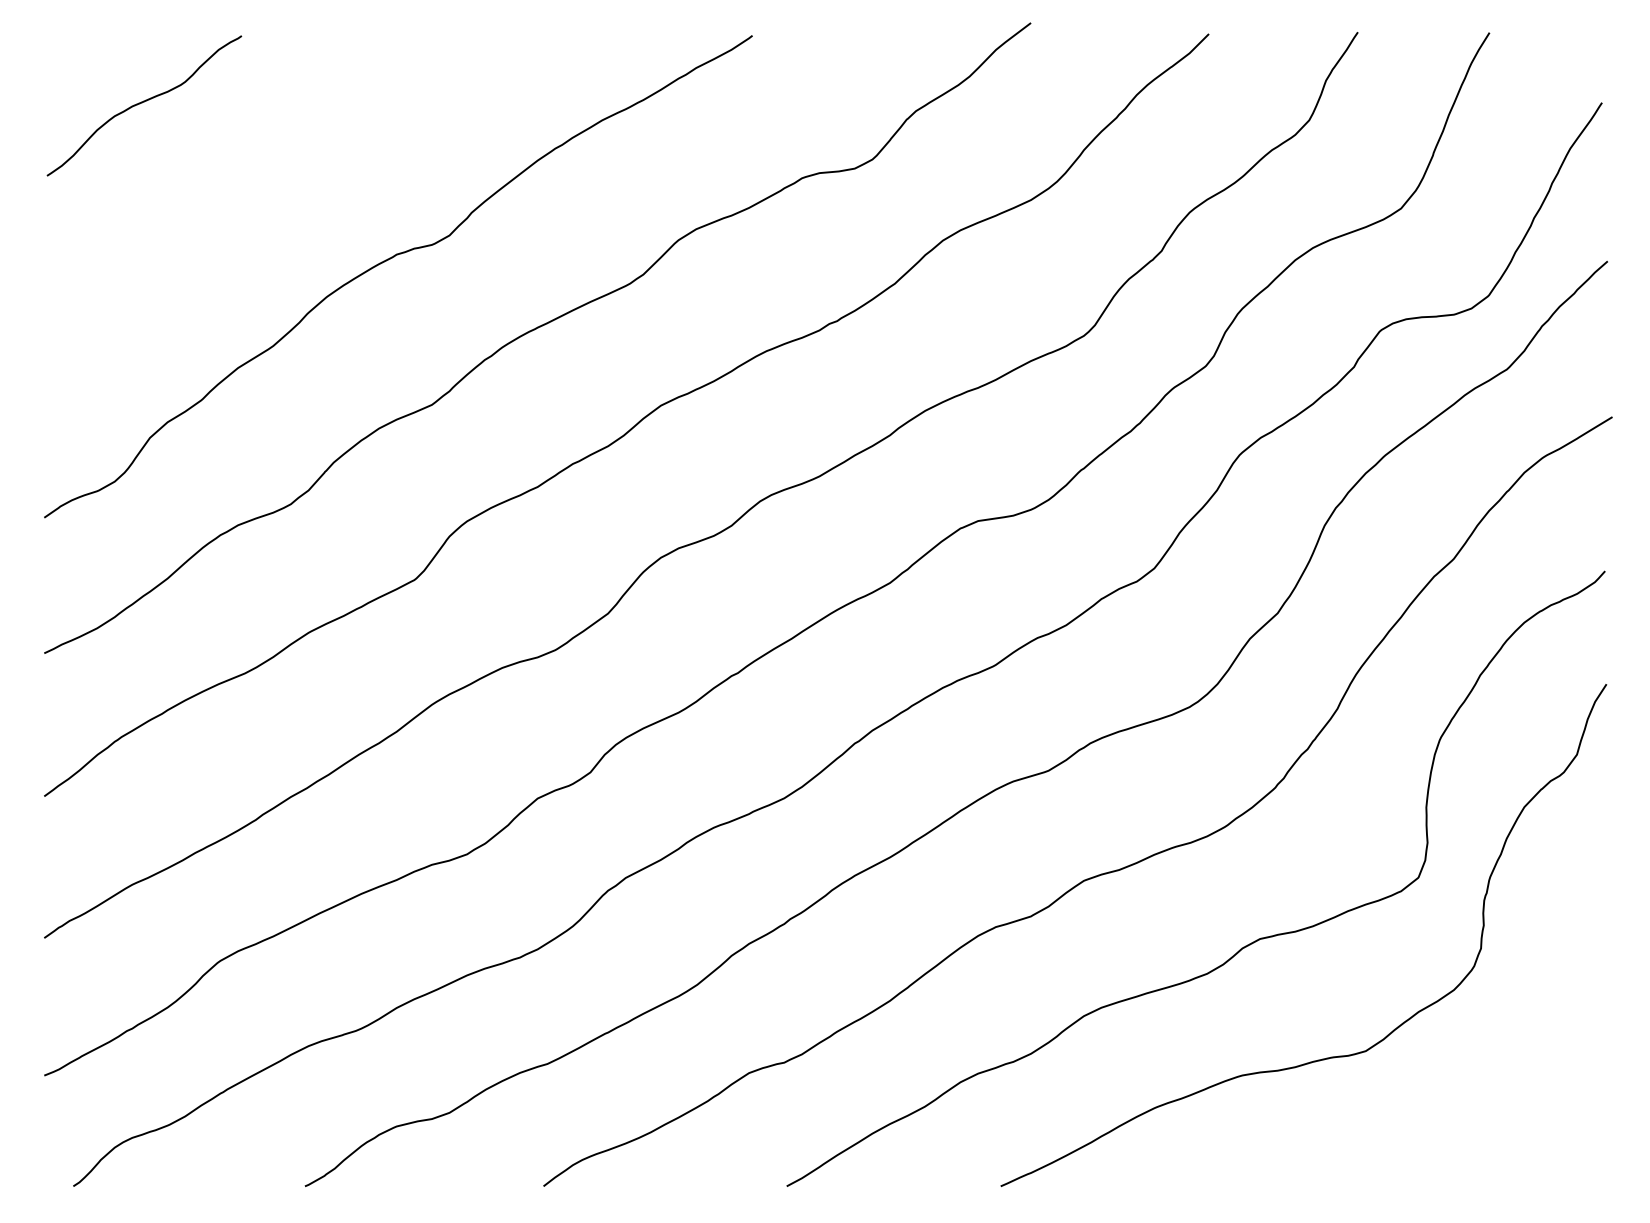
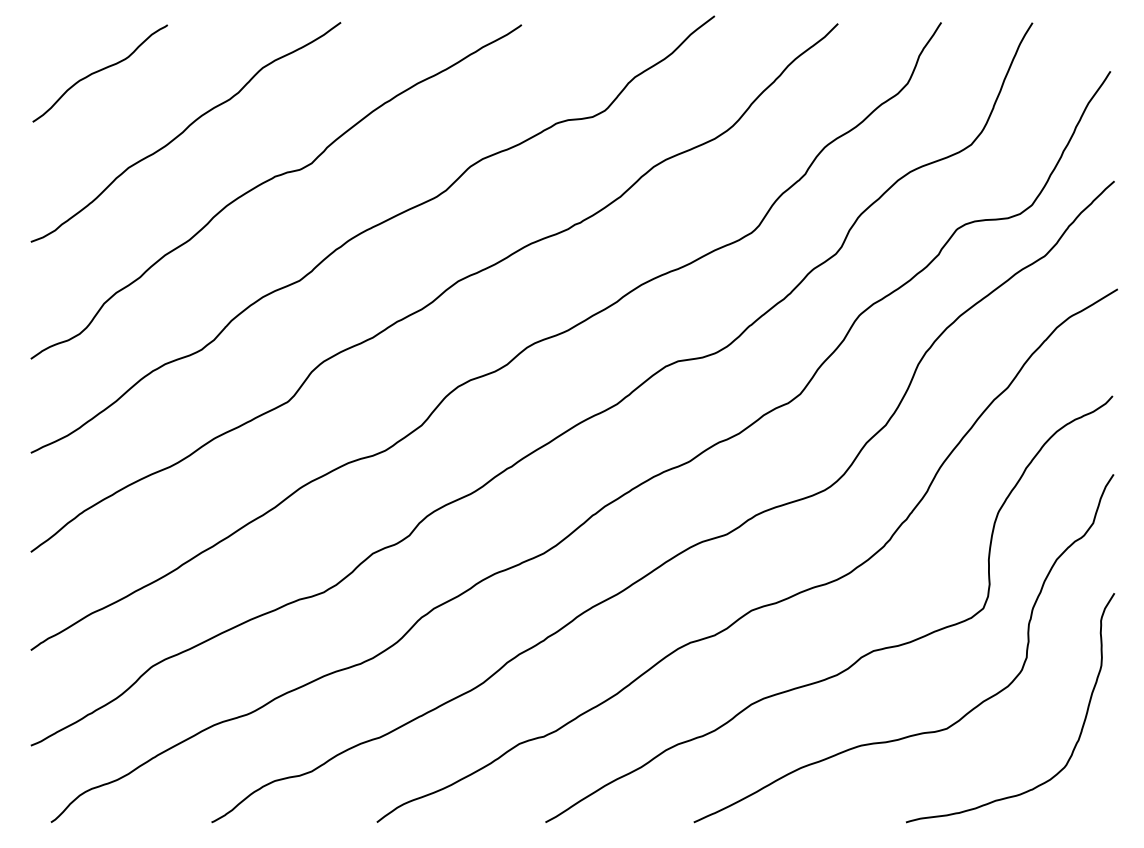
curve: (267, 189) -> (185, 131), added
curve: (1558, 1053) -> (1080, 730), added

